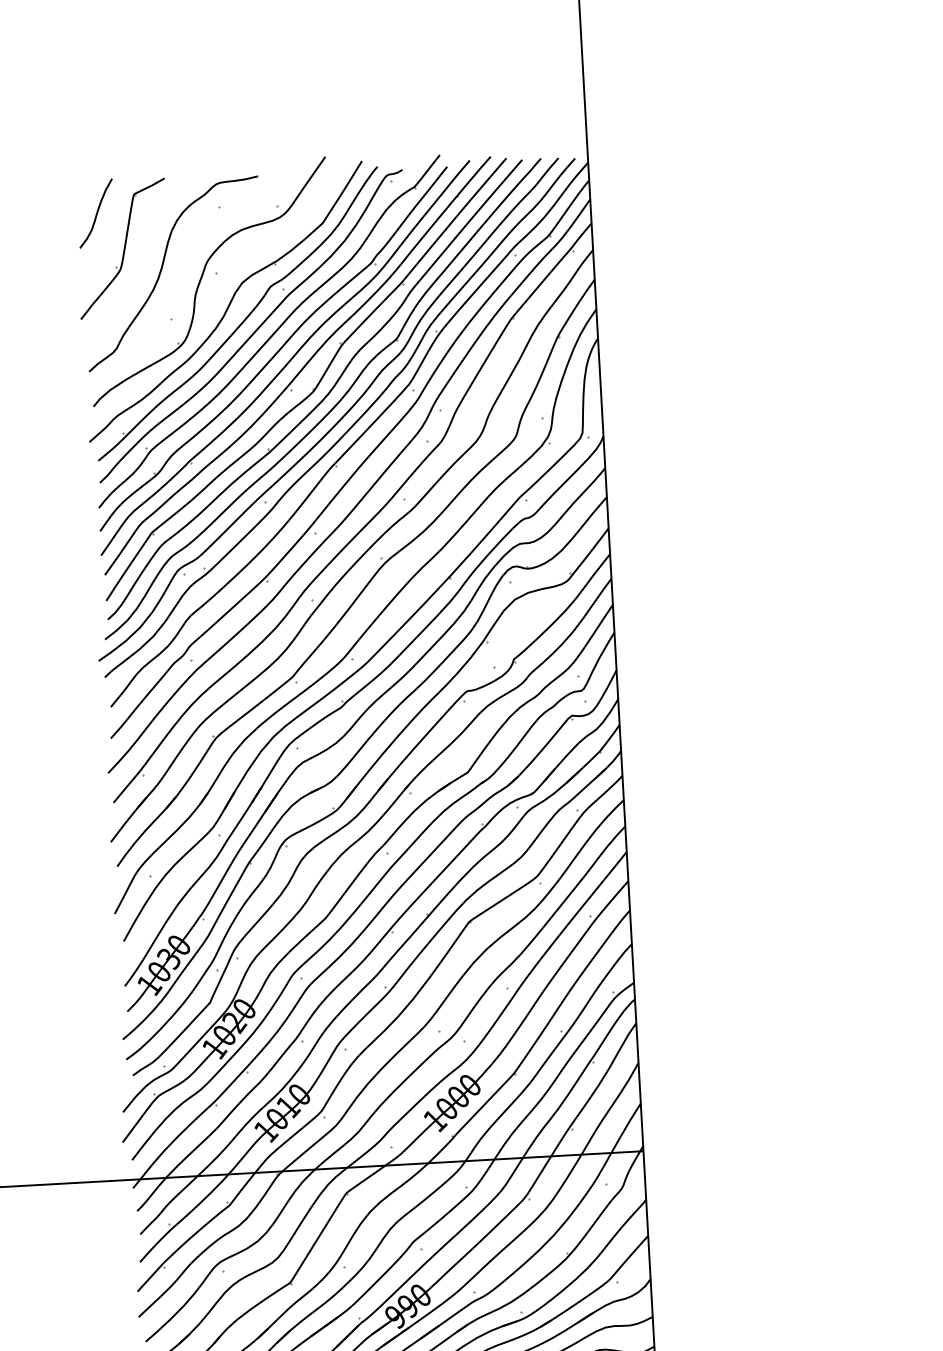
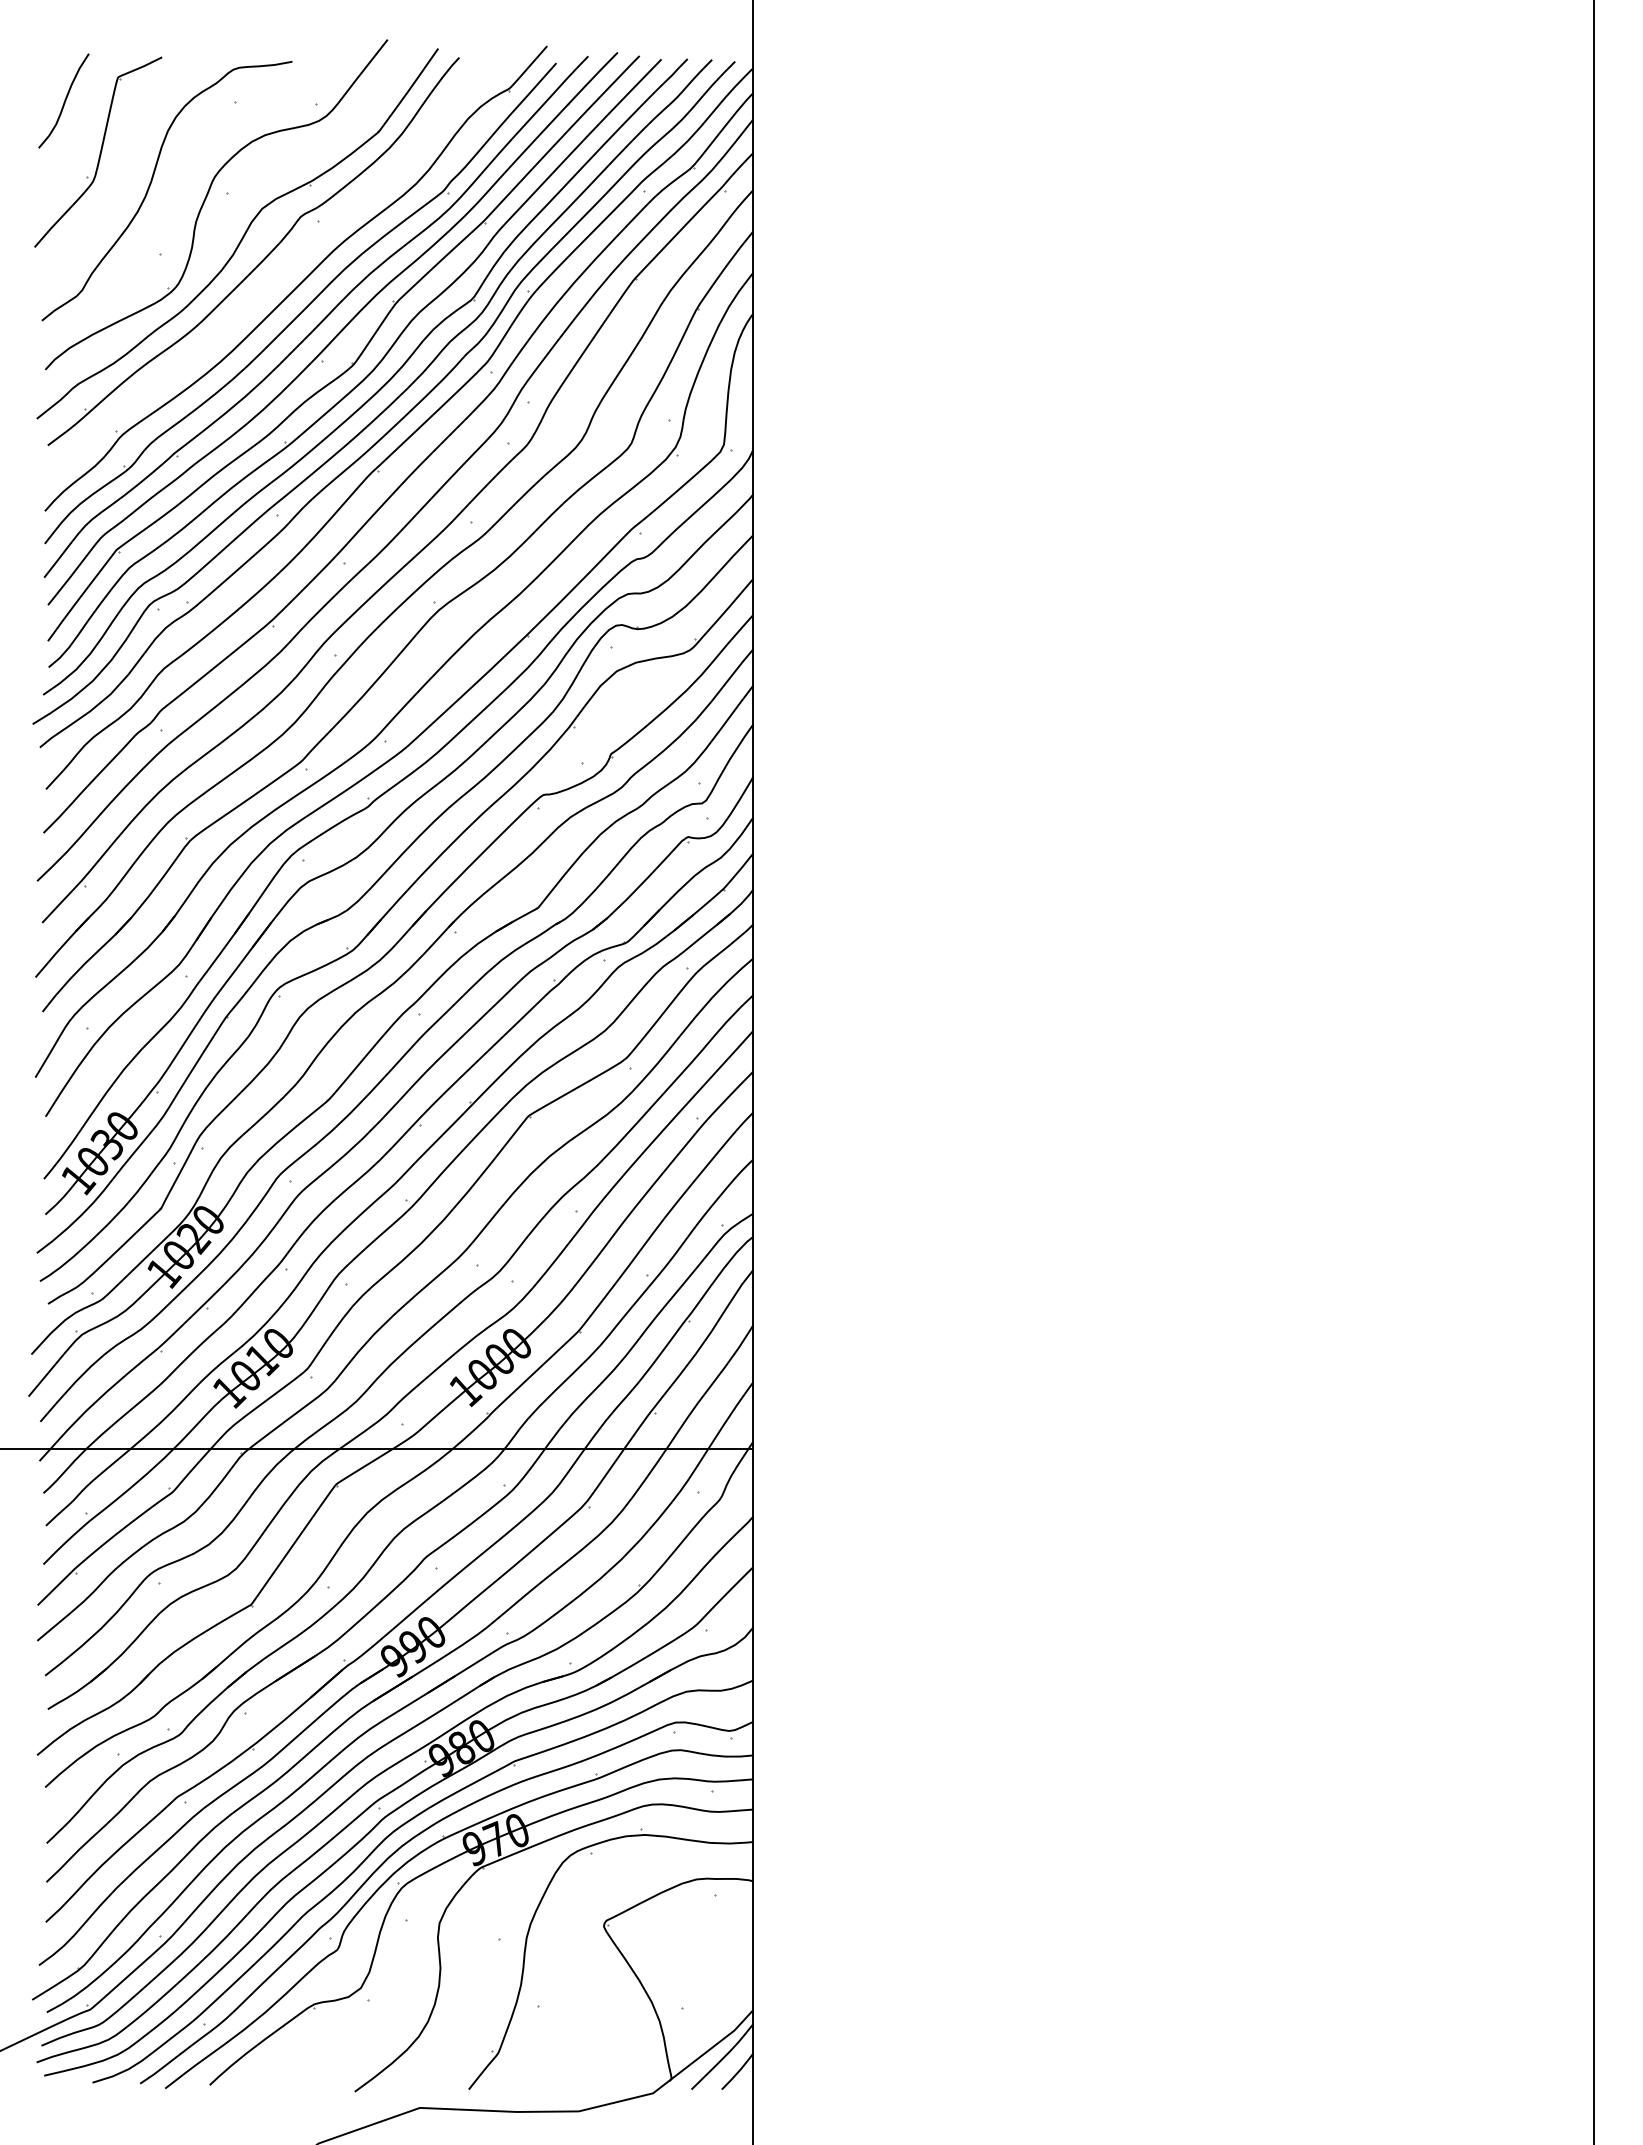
part: (256, 329) -> (277, 275), removed

